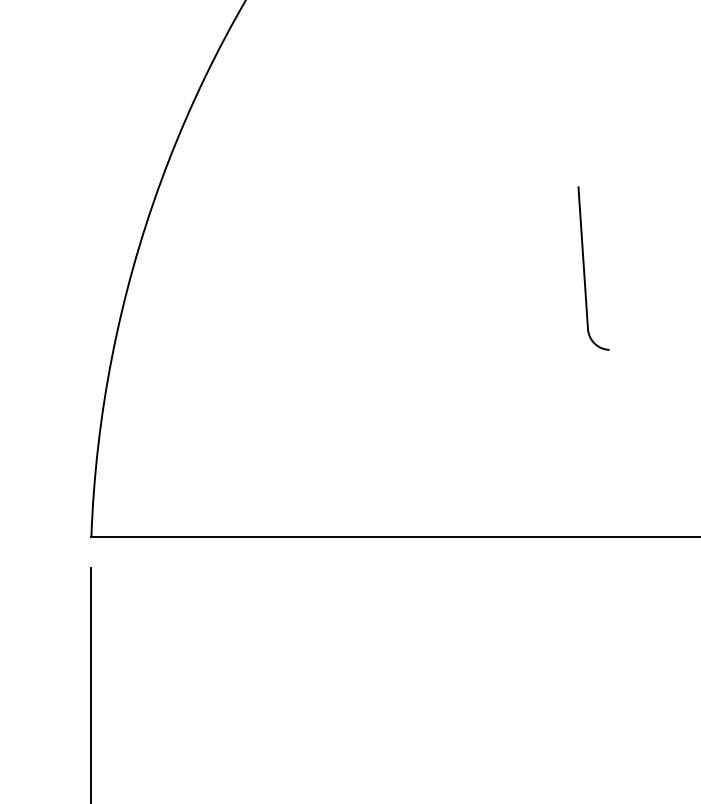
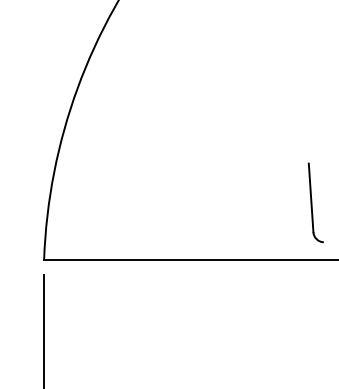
part: (592, 267) -> (315, 202), moved

